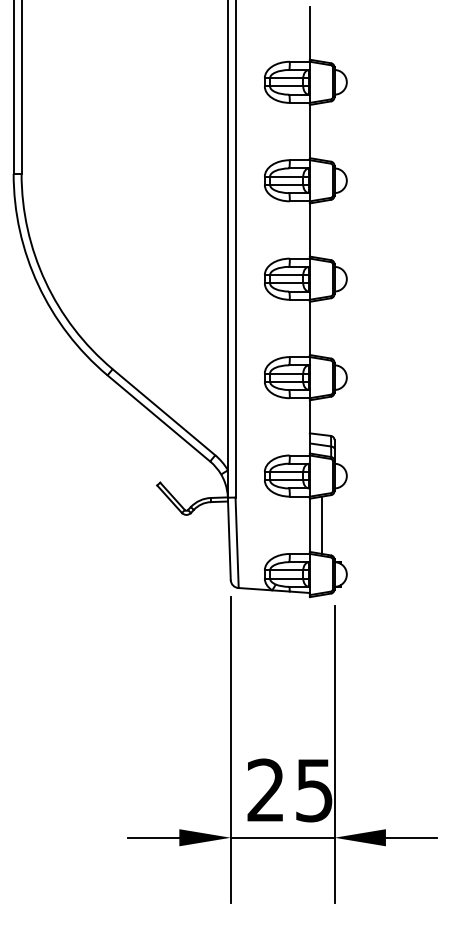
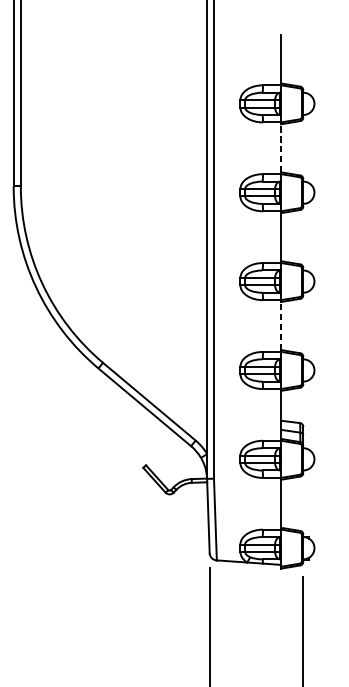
line: (309, 131) -> (280, 148), solid -> dashed
line: (309, 328) -> (280, 326), solid -> dashed
line: (322, 524) -> (292, 503), removed

